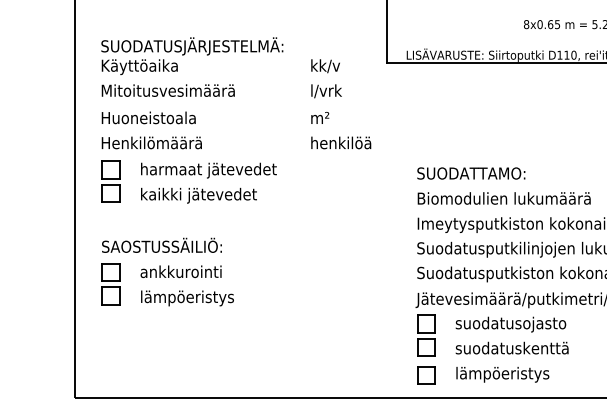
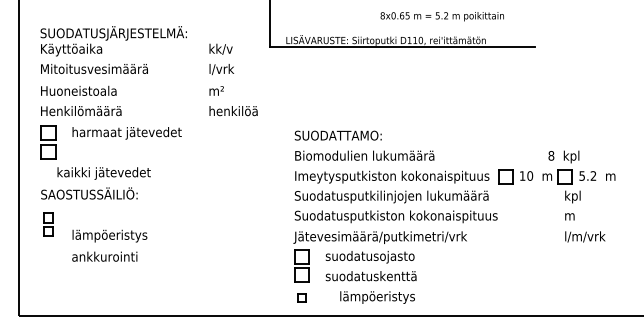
text: (198, 195) -> (103, 173), moved
text: (180, 271) -> (104, 256), moved
part: (111, 283) -> (48, 224), size x0.7
part: (425, 374) -> (301, 297), size x0.6
text: (502, 374) -> (377, 297), moved

